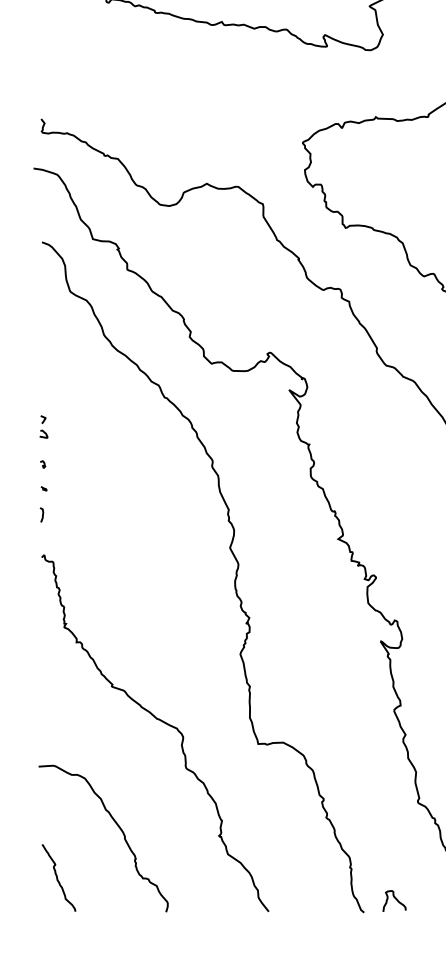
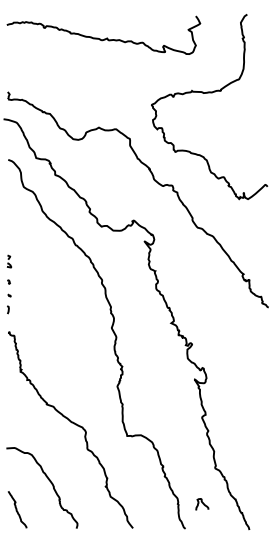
curve: (394, 899) -> (202, 503), moved

